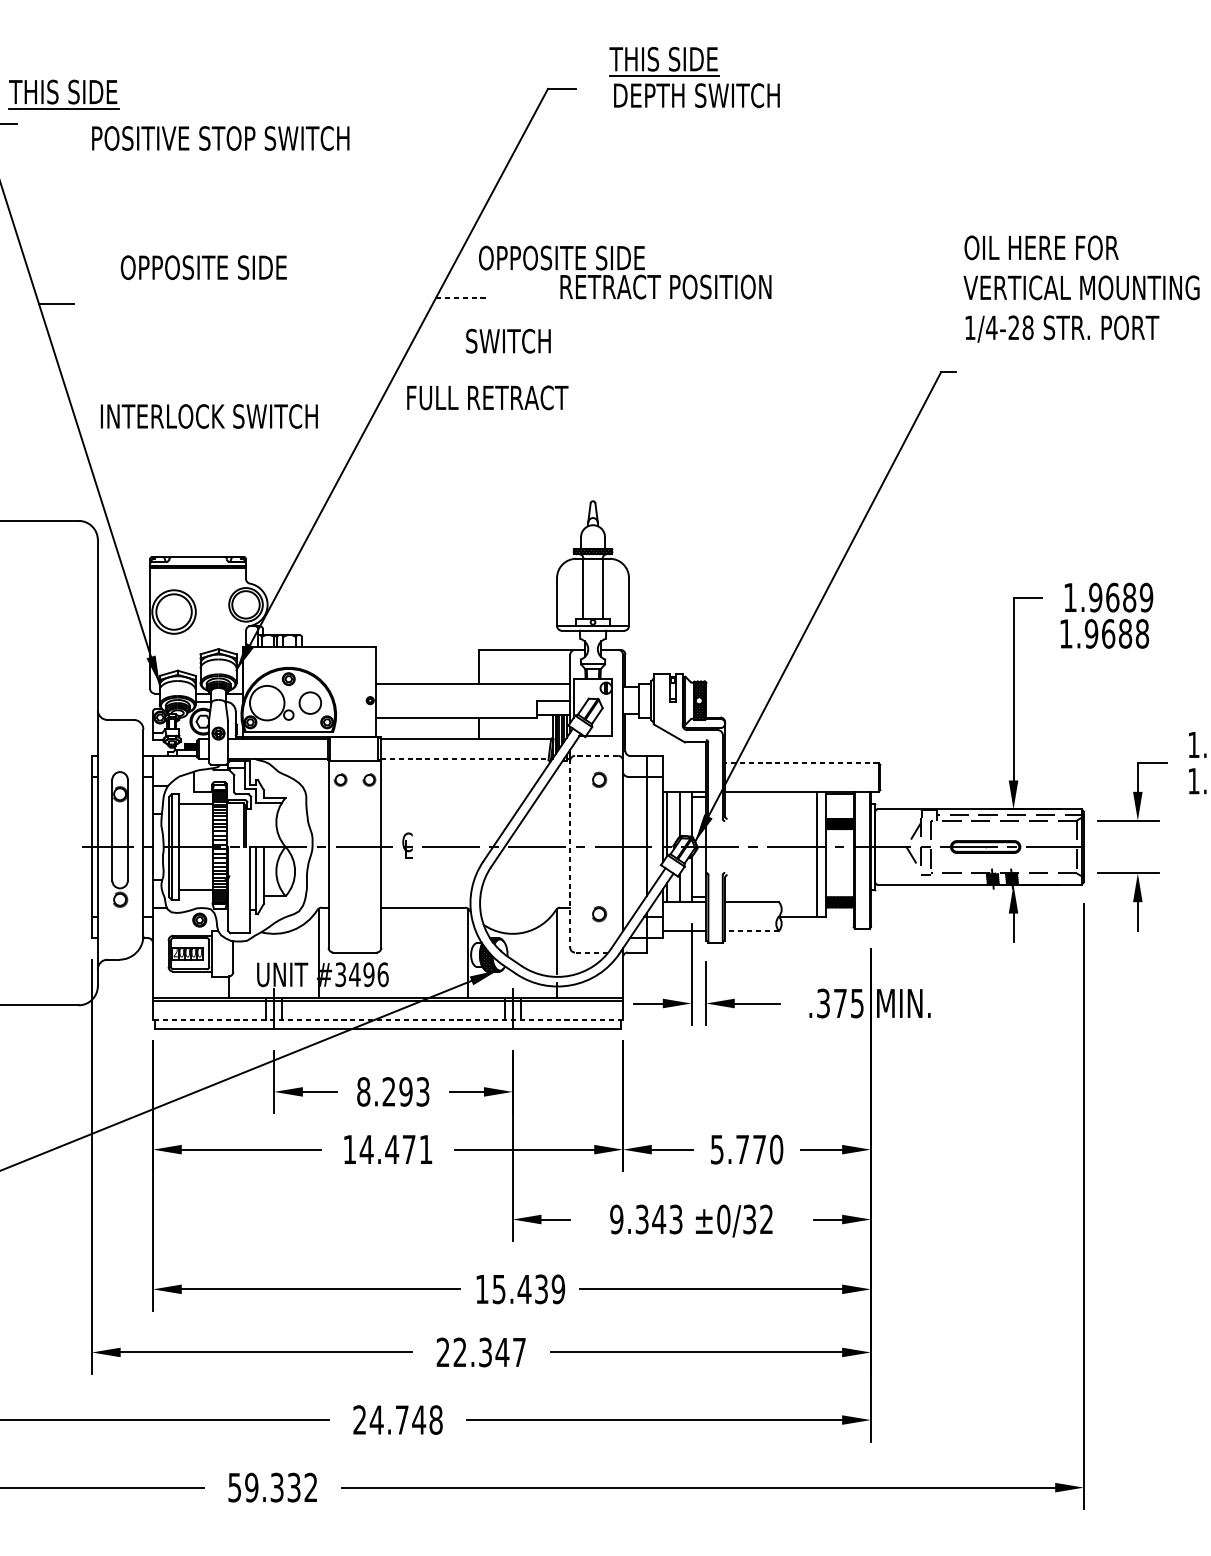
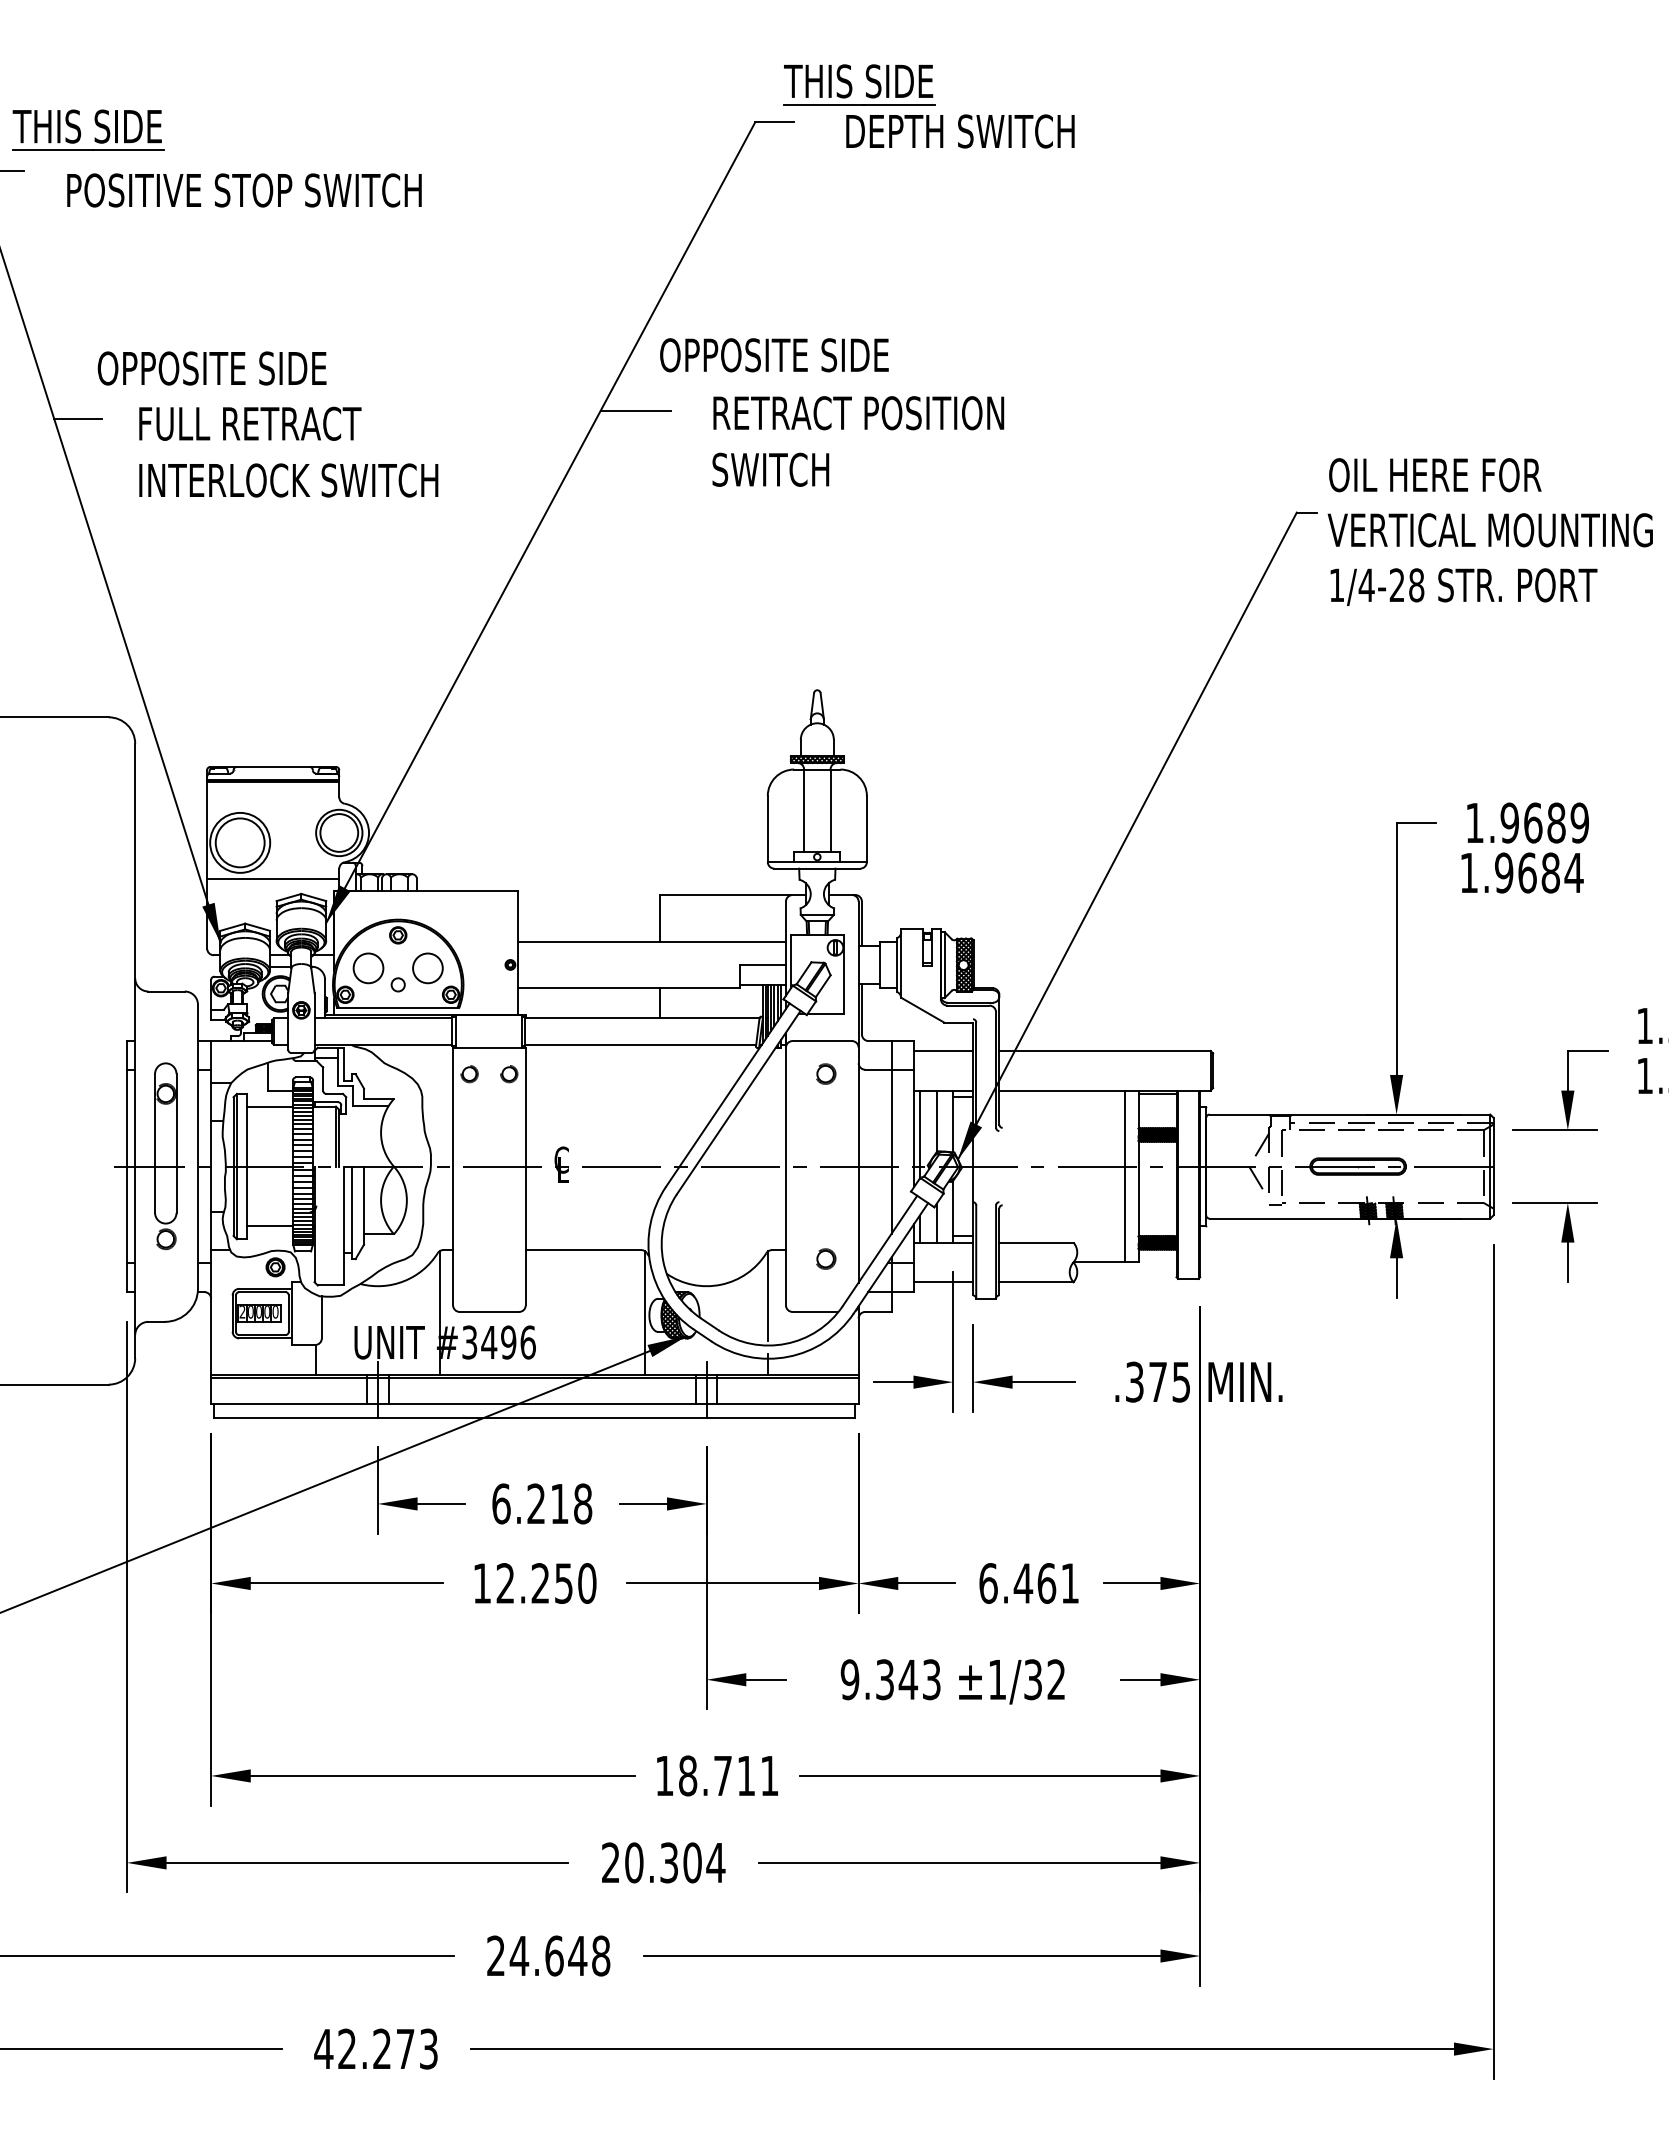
part: (659, 62) -> (852, 86), moved
text: (220, 138) -> (244, 190), moved
text: (203, 267) -> (211, 368), moved
text: (665, 287) -> (858, 413), moved
text: (1080, 288) -> (1489, 531), moved
line: (461, 298) -> (636, 410), dashed -> solid
text: (508, 341) -> (770, 469), moved
text: (487, 397) -> (250, 423), moved
text: (209, 416) -> (288, 480), moved
text: (1141, 633) -> (1573, 872), 1.9688 -> 1.9684
line: (198, 638) -> (273, 879), added
circle: (267, 703) -> (368, 968), size x0.62
line: (596, 756) -> (822, 1041), dashed -> solid
line: (464, 758) -> (640, 1044), dashed -> solid
line: (684, 763) -> (943, 1051), added
line: (801, 763) -> (1104, 1051), dashed -> solid
line: (569, 849) -> (785, 1169), dashed -> solid
line: (751, 931) -> (1035, 1282), dashed -> solid
line: (591, 952) -> (815, 1311), dashed -> solid
line: (387, 1019) -> (534, 1404), dashed -> solid
text: (393, 1091) -> (542, 1503), 8.293 -> 6.218
text: (395, 1149) -> (545, 1583), 14.471 -> 12.250
text: (747, 1149) -> (1029, 1583), 5.770 -> 6.461
text: (723, 1219) -> (997, 1679), ±0/32 -> ±1/32
text: (528, 1289) -> (728, 1775), 15.439 -> 18.711
text: (490, 1352) -> (675, 1862), 22.347 -> 20.304
text: (402, 1419) -> (554, 1955), 24.748 -> 24.648
text: (272, 1487) -> (375, 2048), 59.332 -> 42.273

